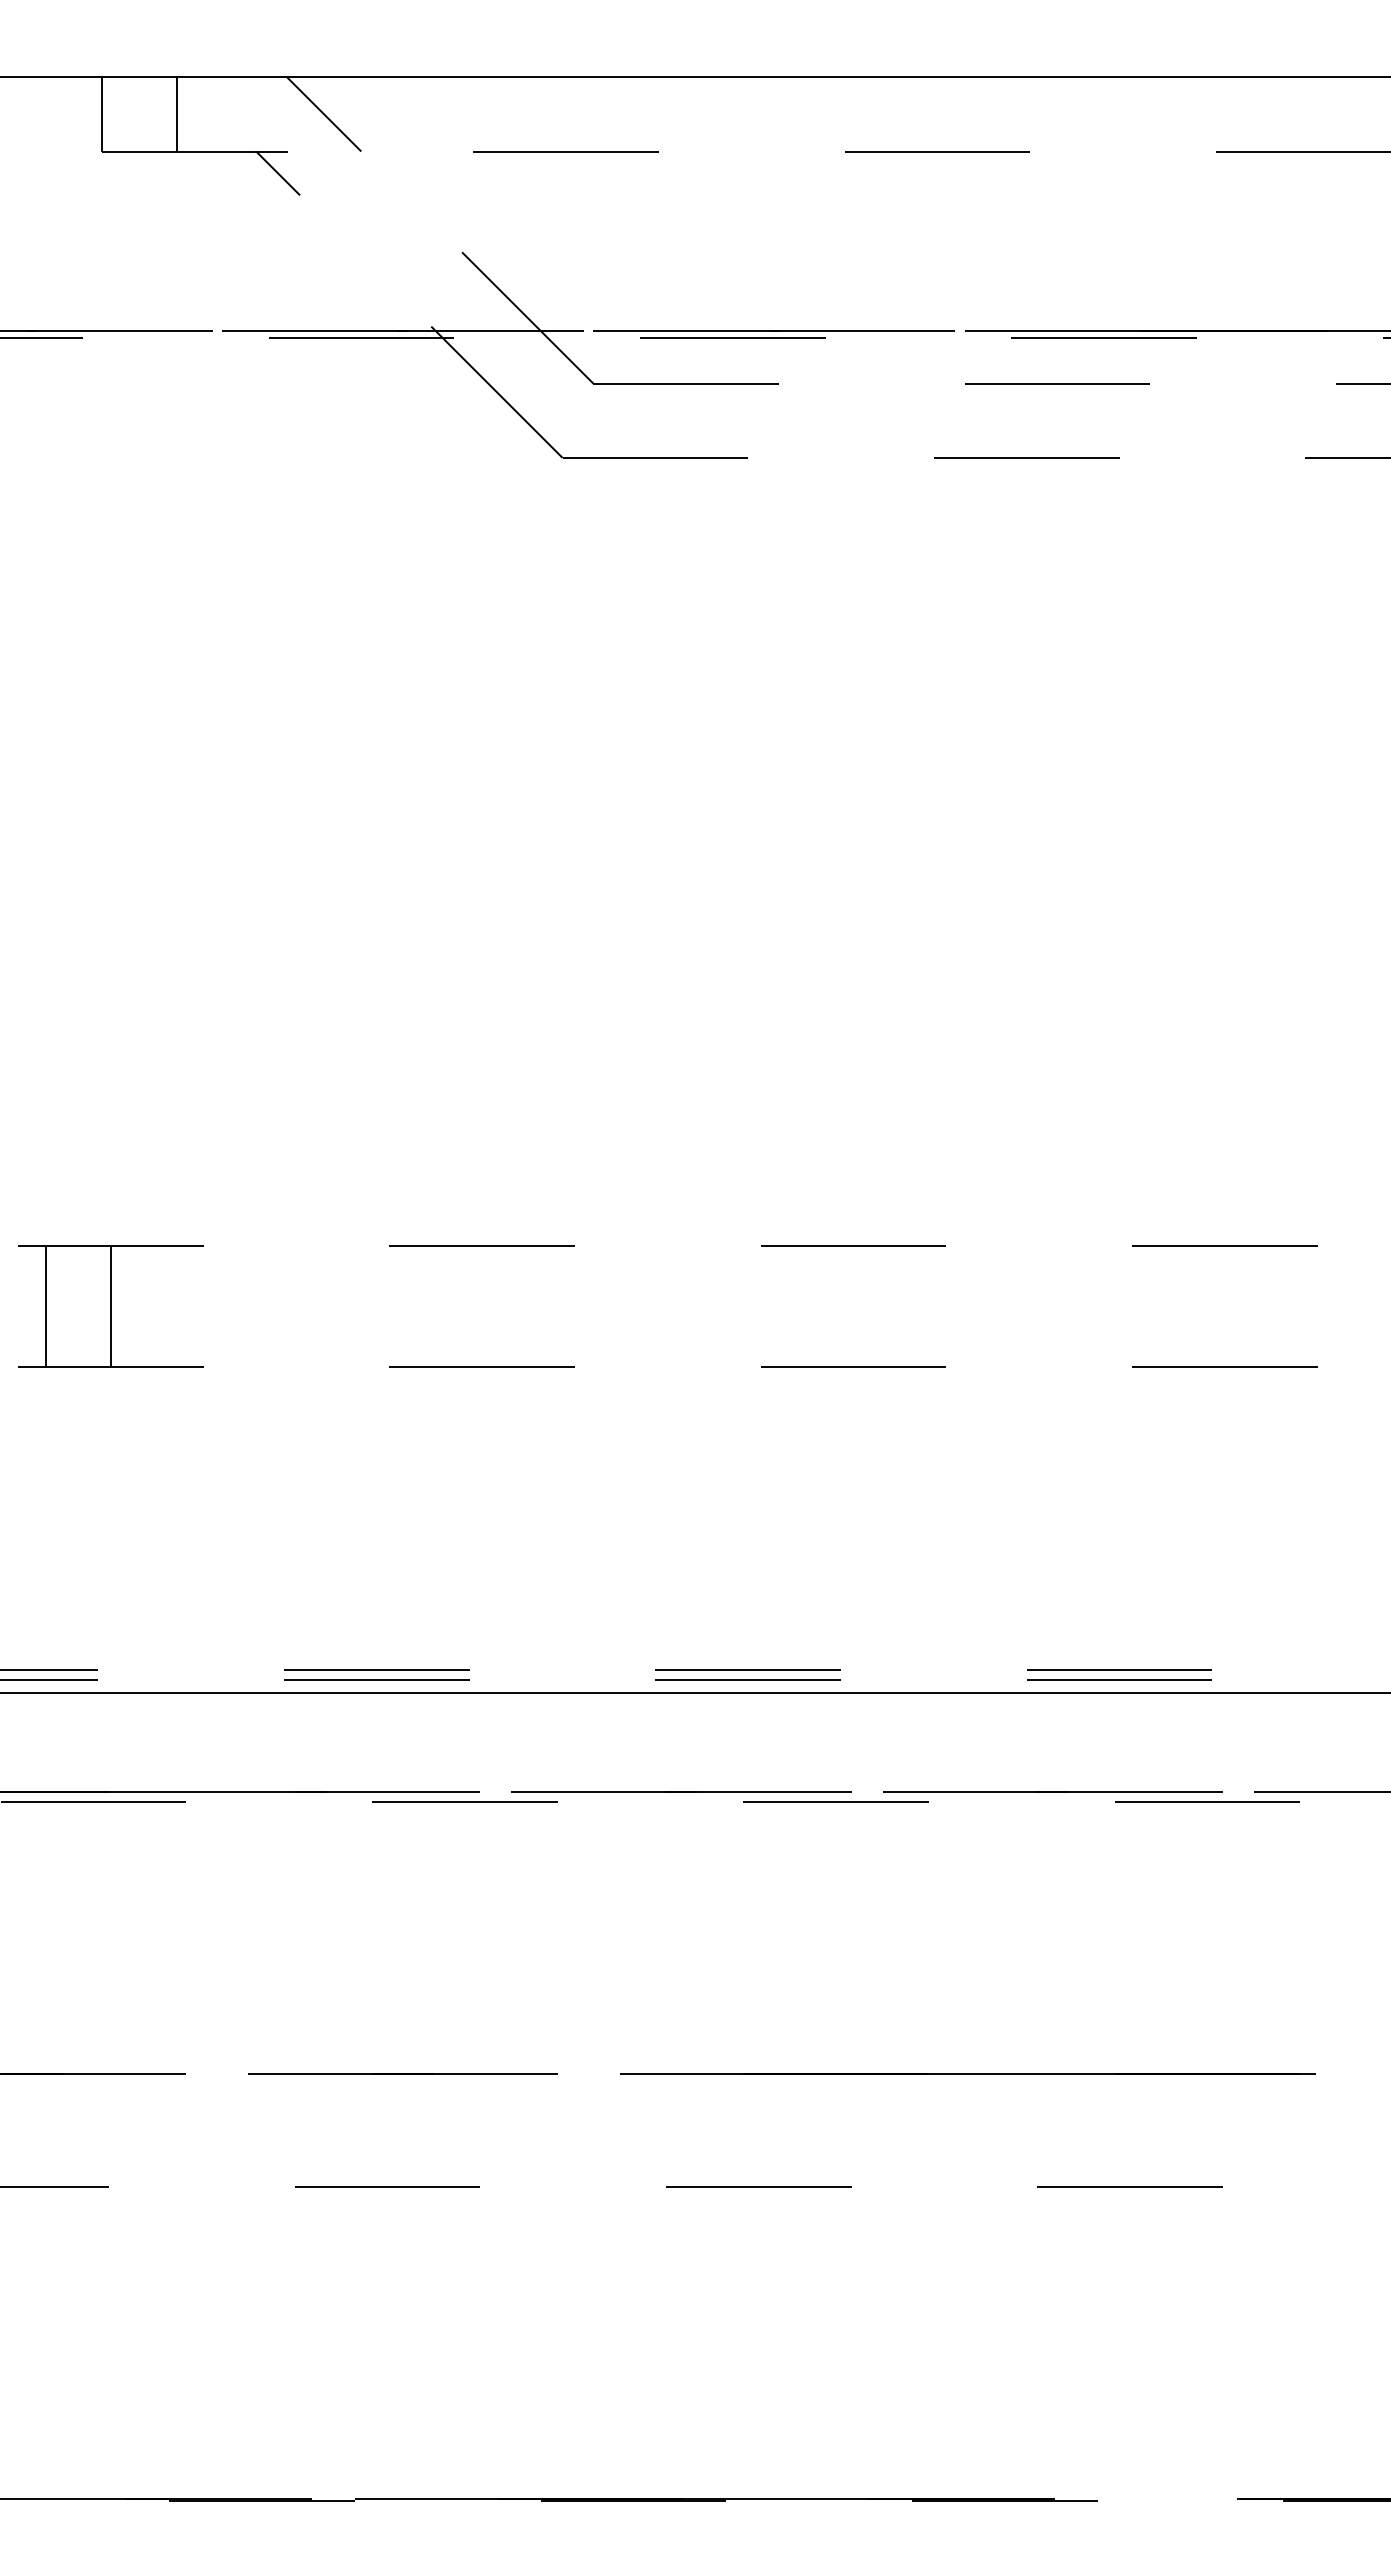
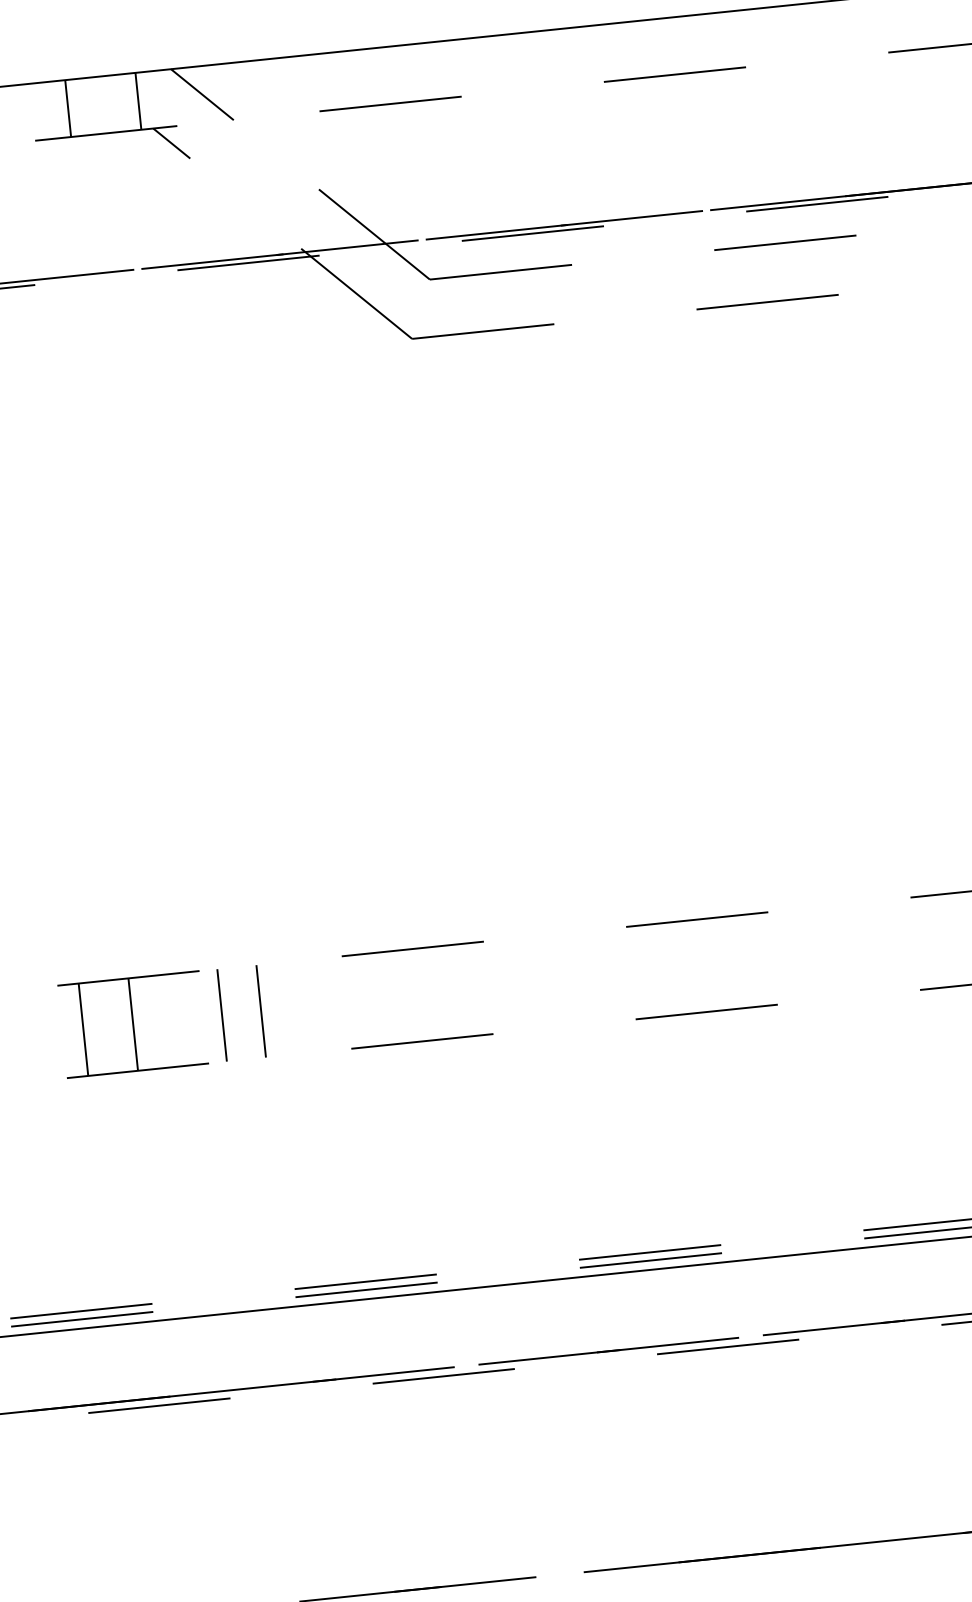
line: (101, 114) -> (67, 108), moved
line: (176, 114) -> (138, 101), moved
line: (226, 1306) -> (221, 1015), added
line: (277, 1306) -> (260, 1011), added

